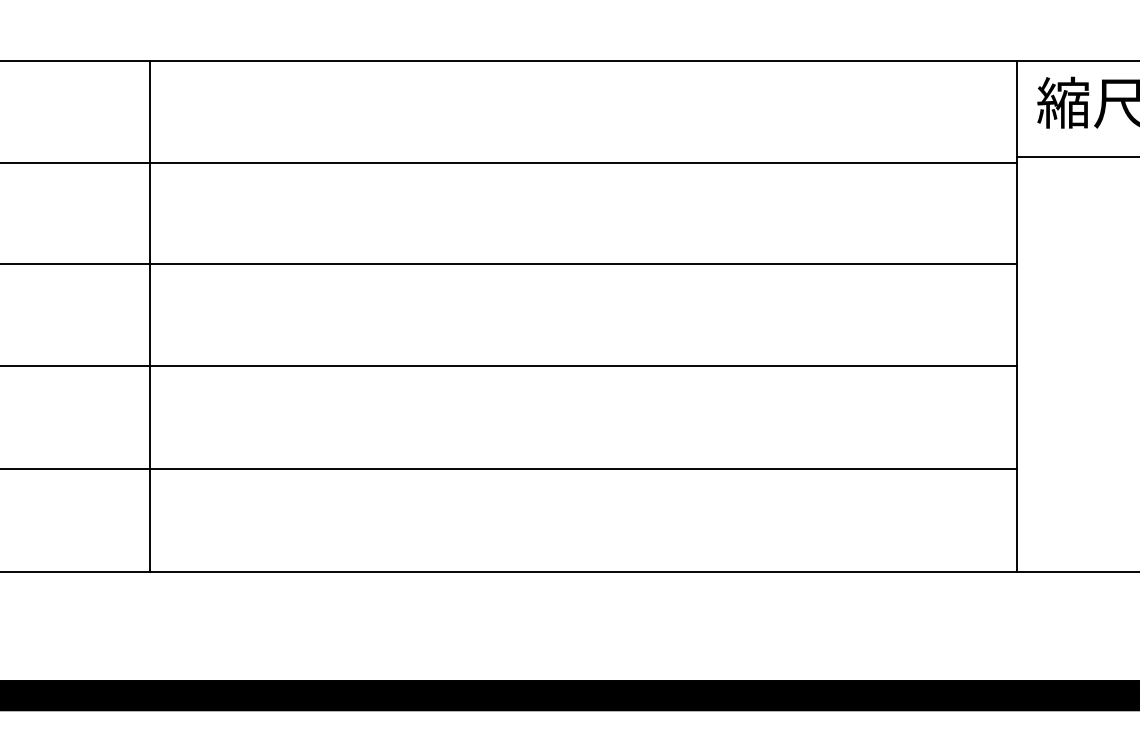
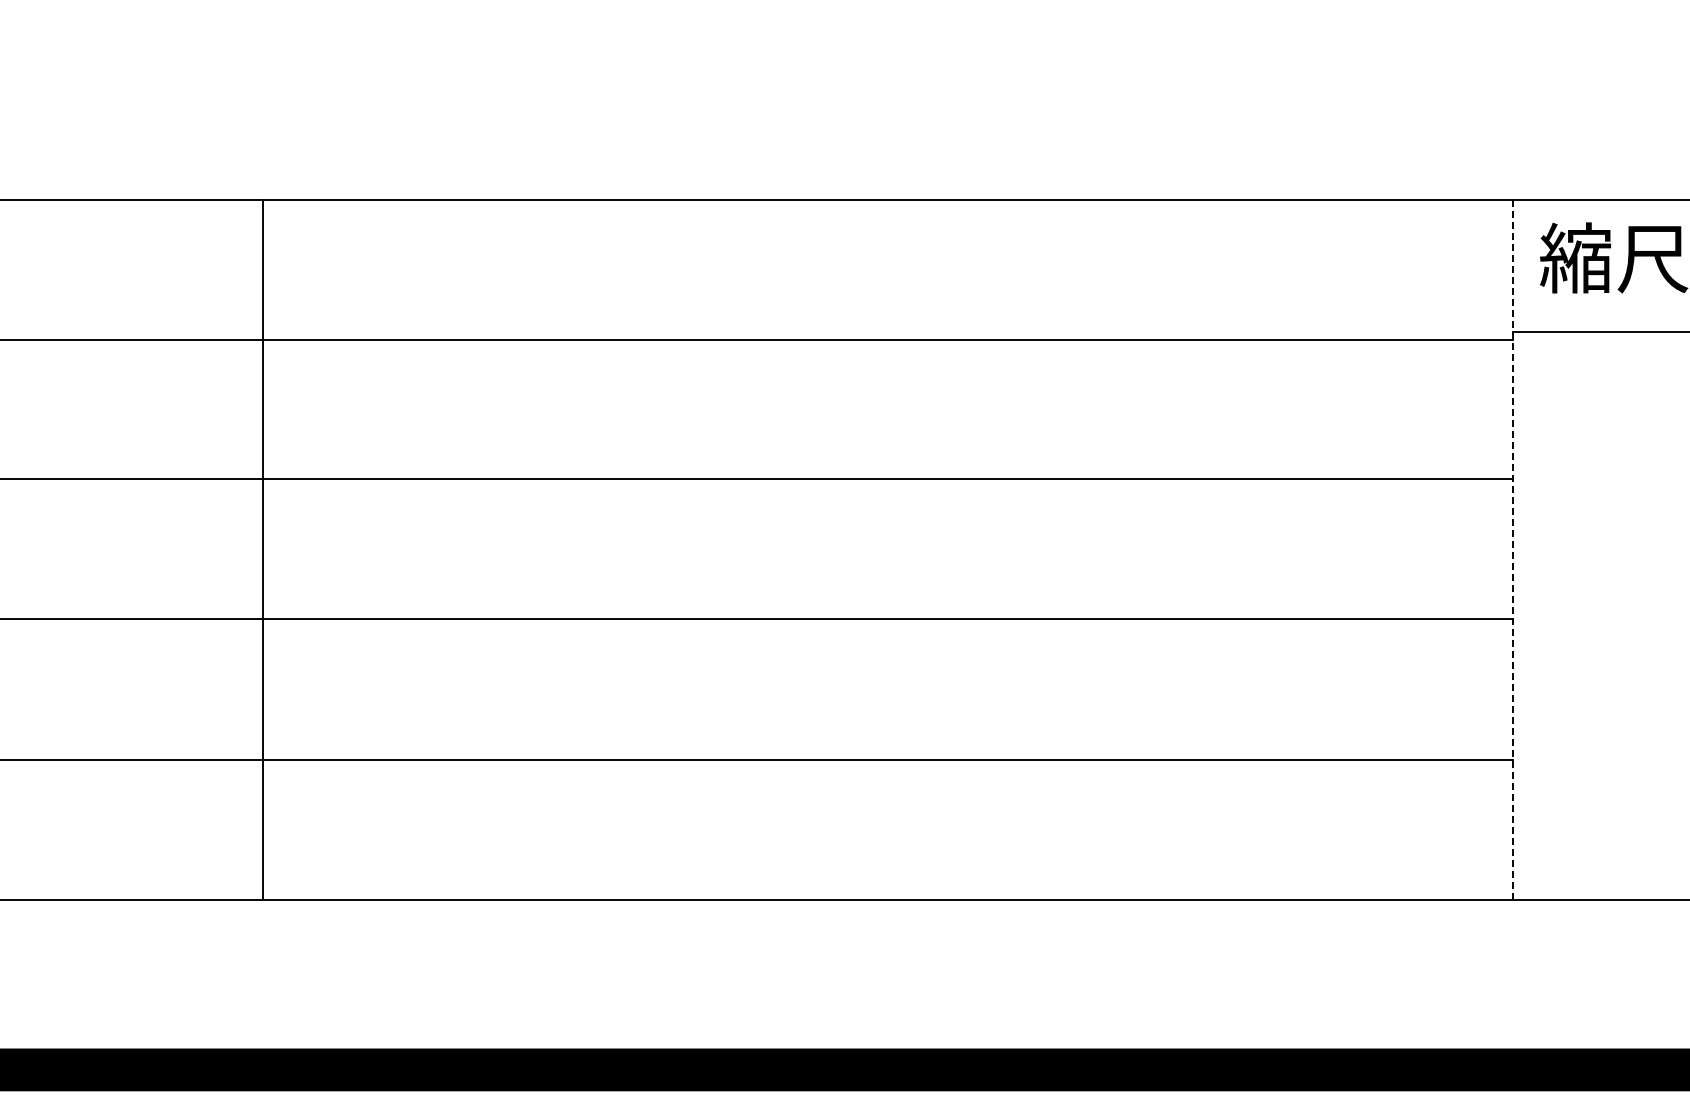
line: (150, 315) -> (263, 549), moved
line: (1017, 316) -> (1512, 550), solid -> dashed

